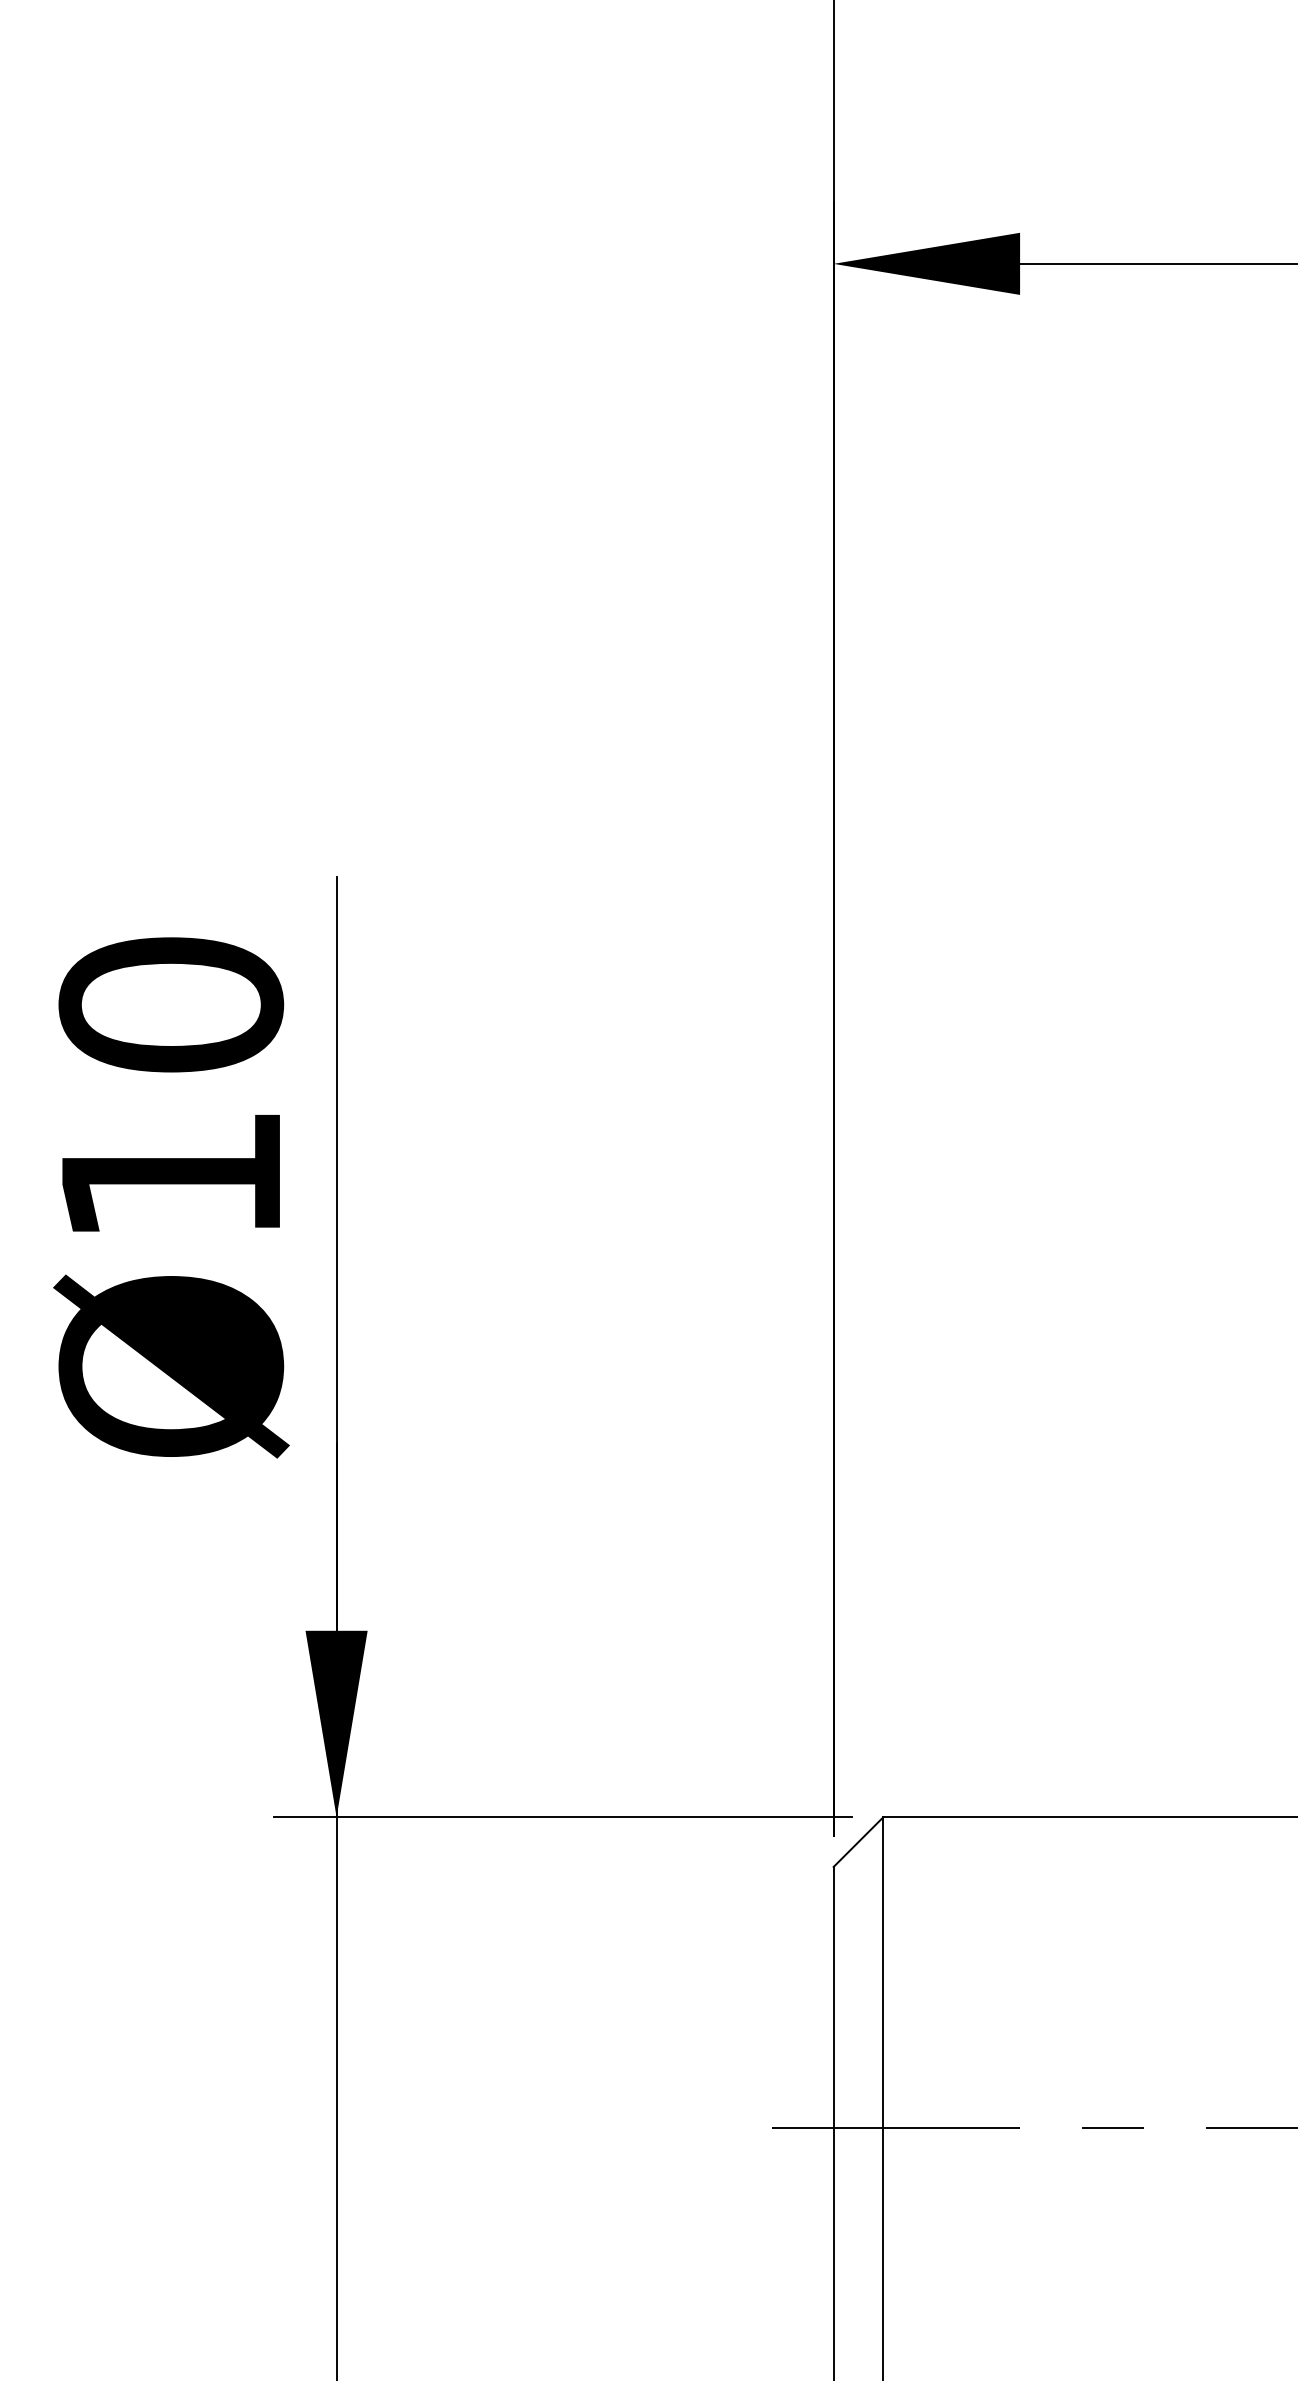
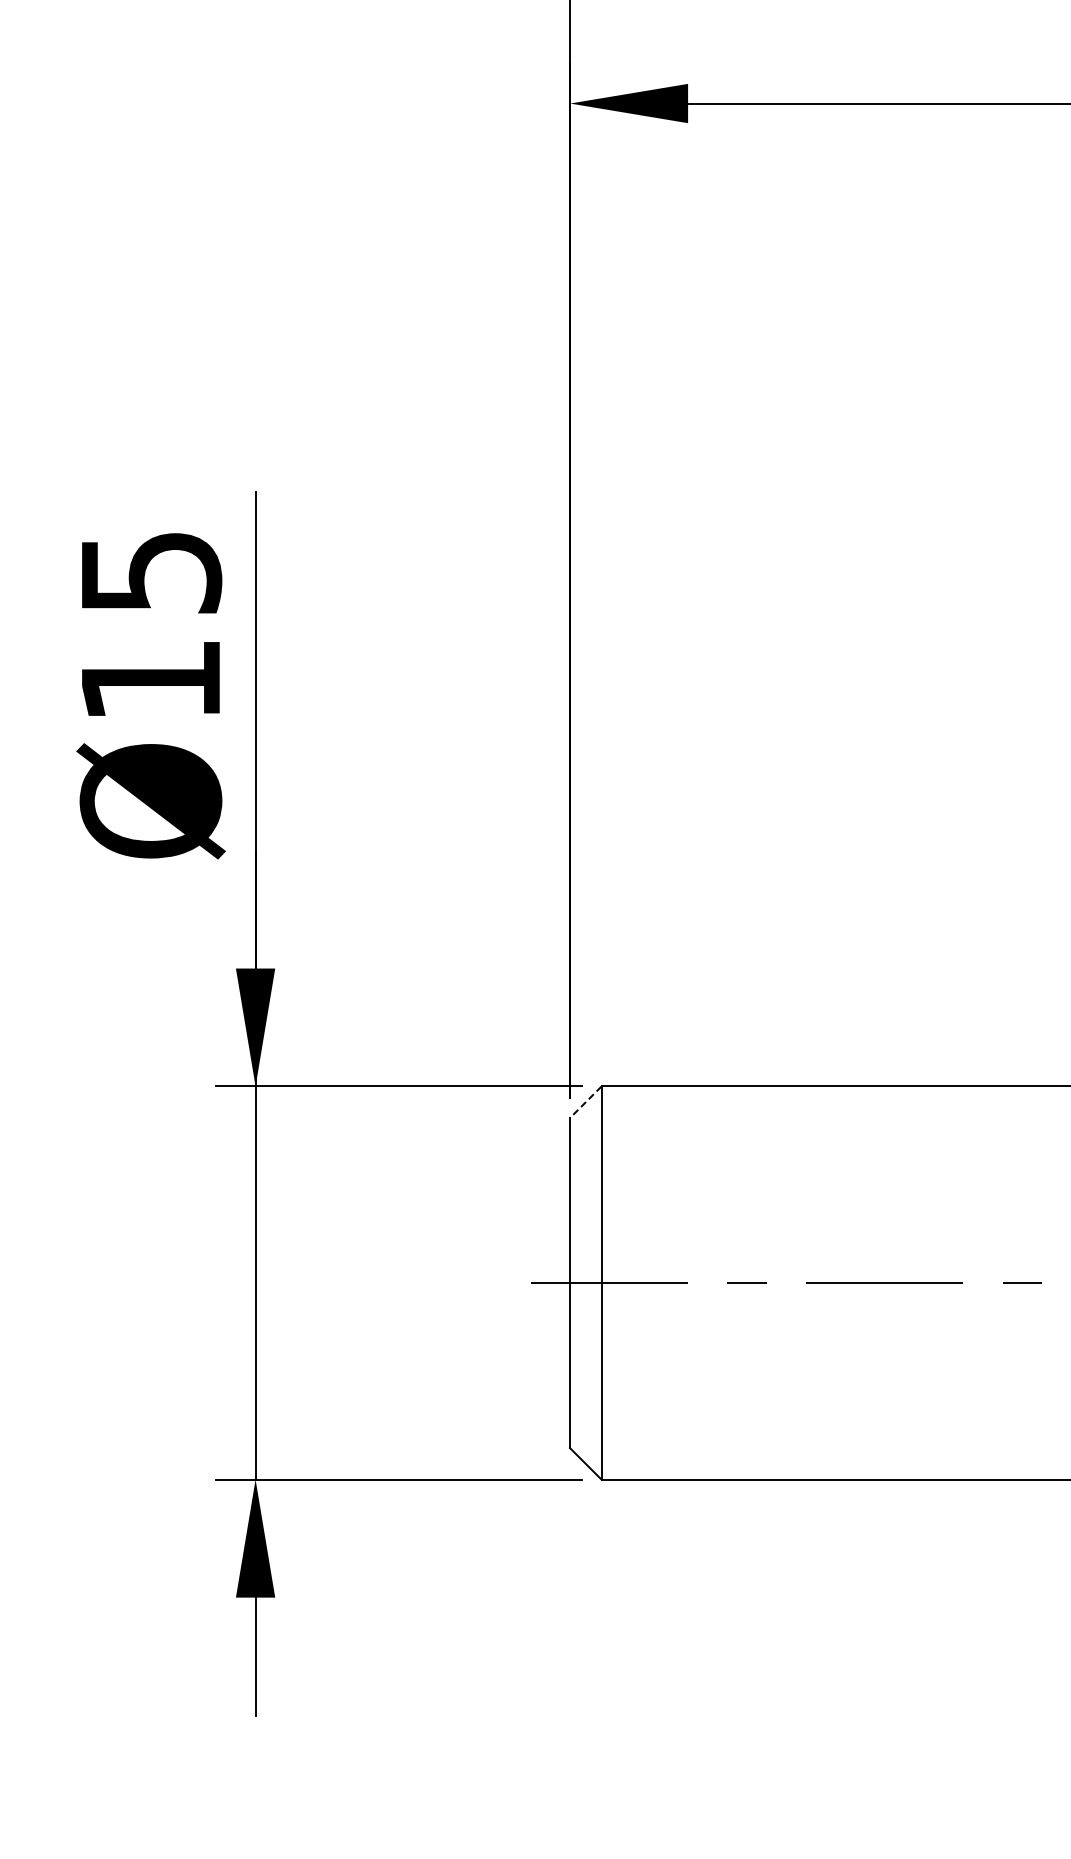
text: (170, 1004) -> (150, 572), Ø10 -> Ø15
line: (857, 1842) -> (585, 1102), solid -> dashed

